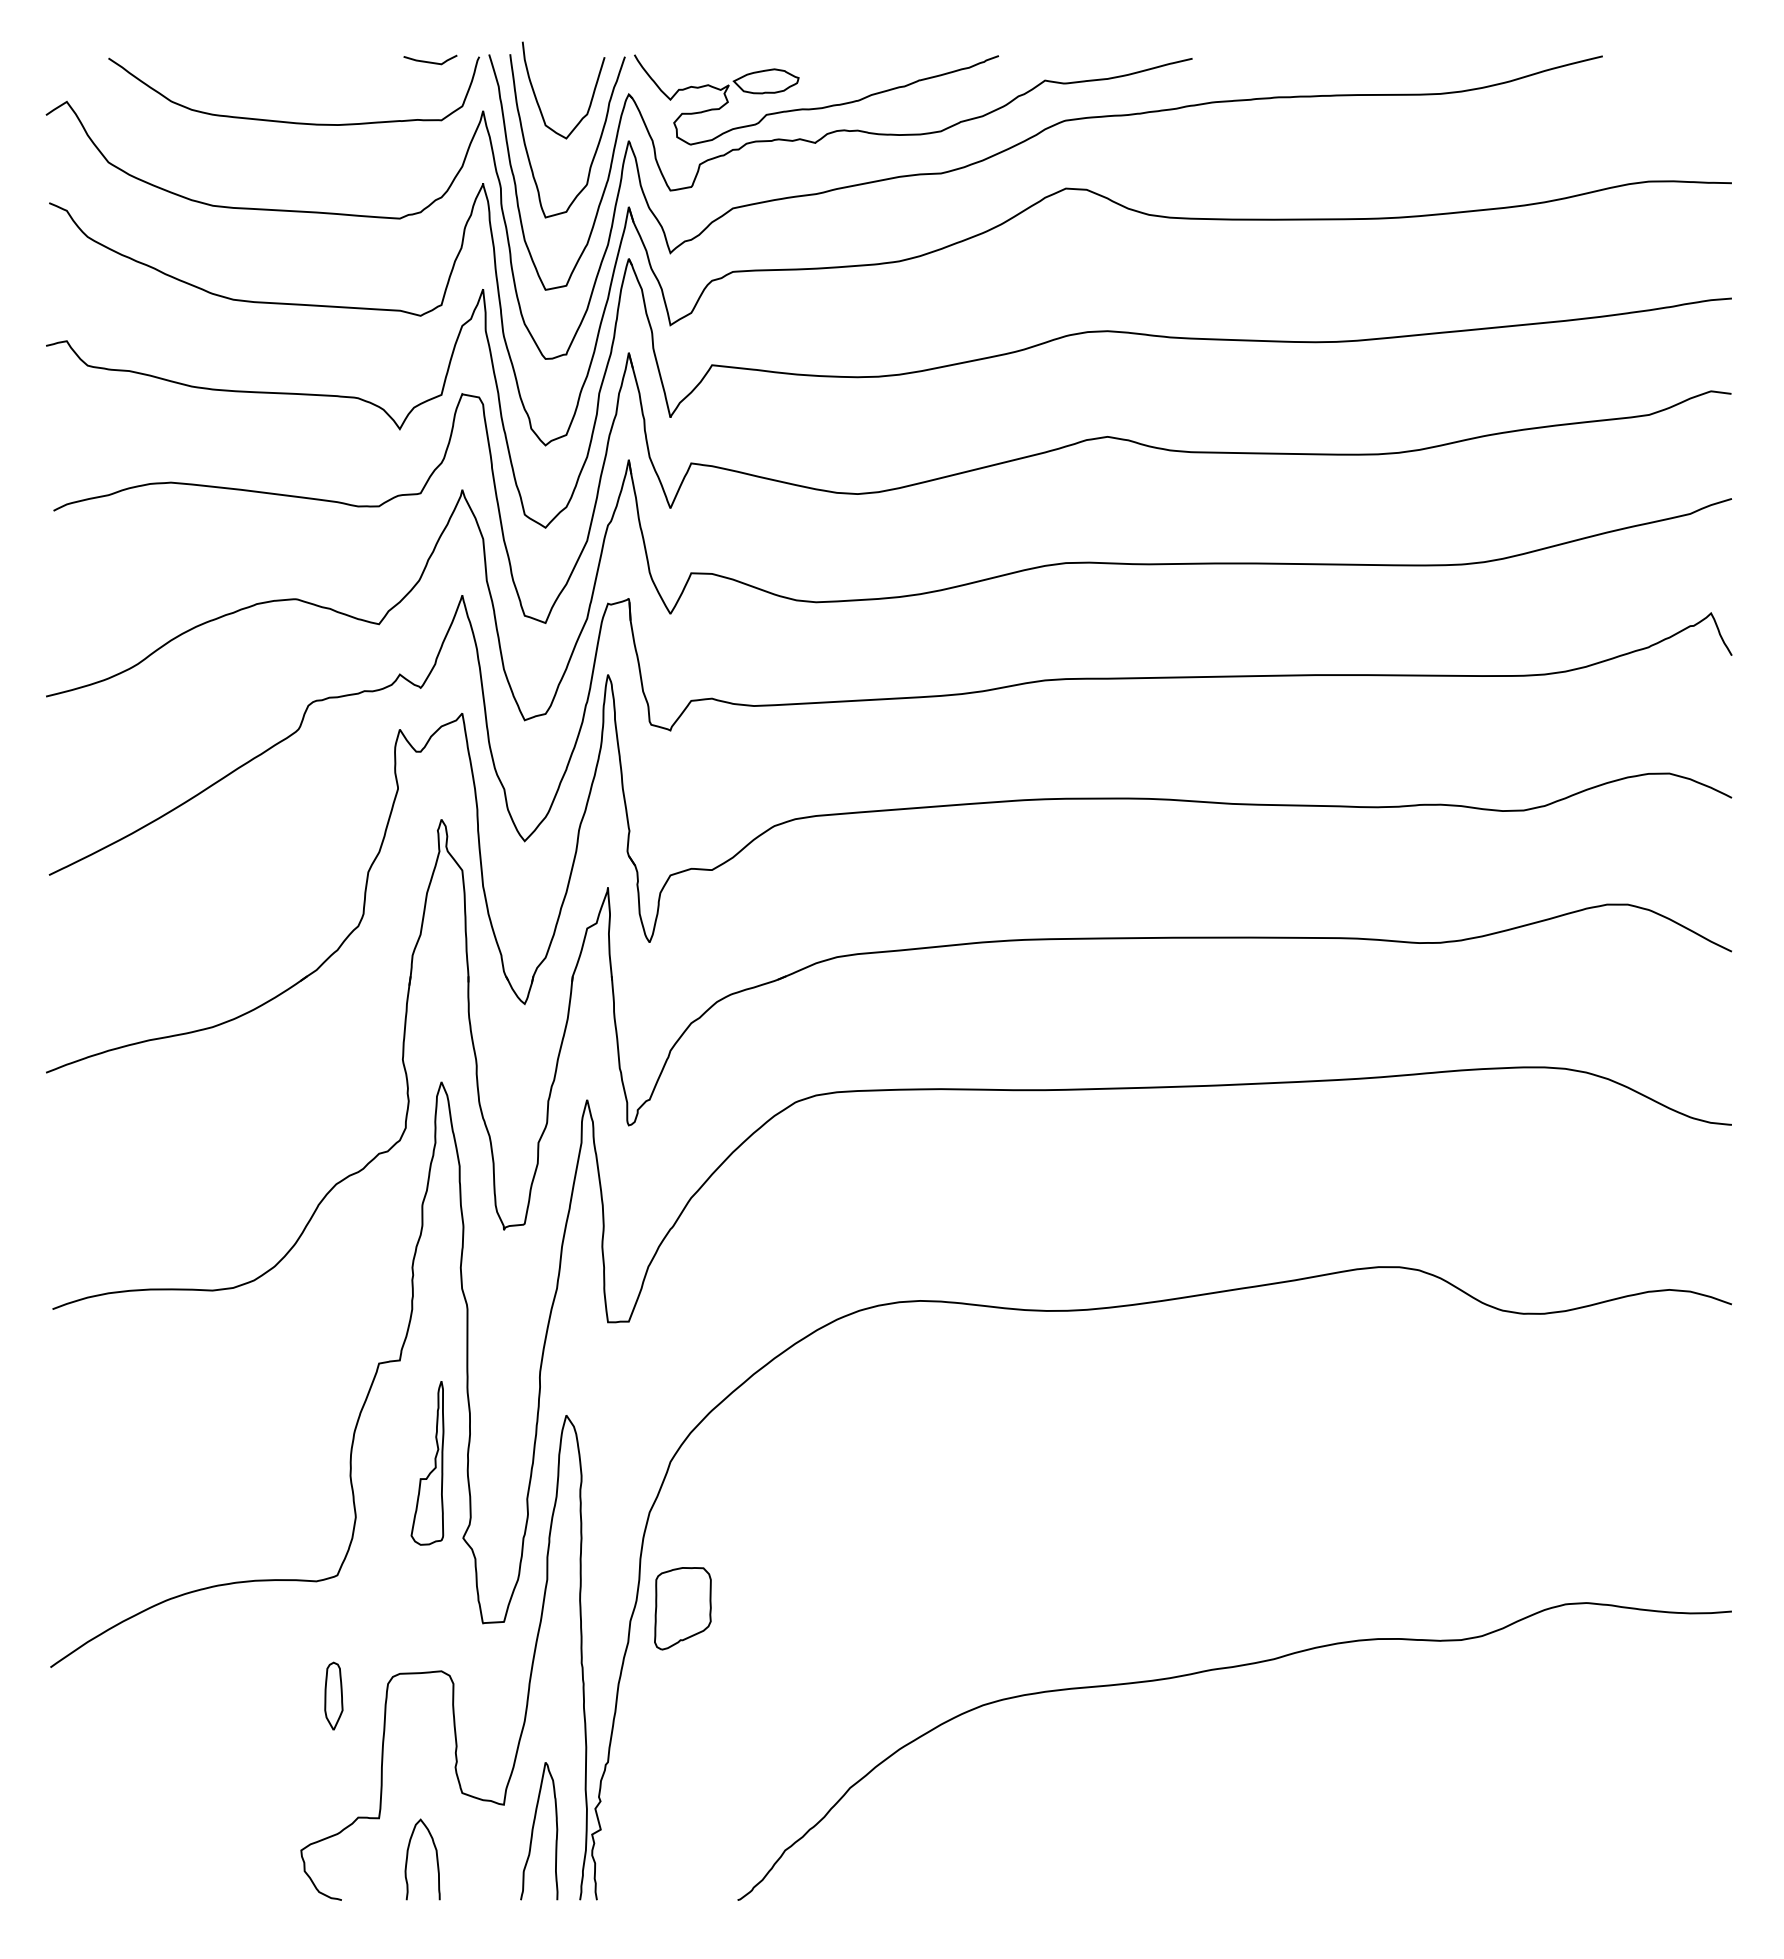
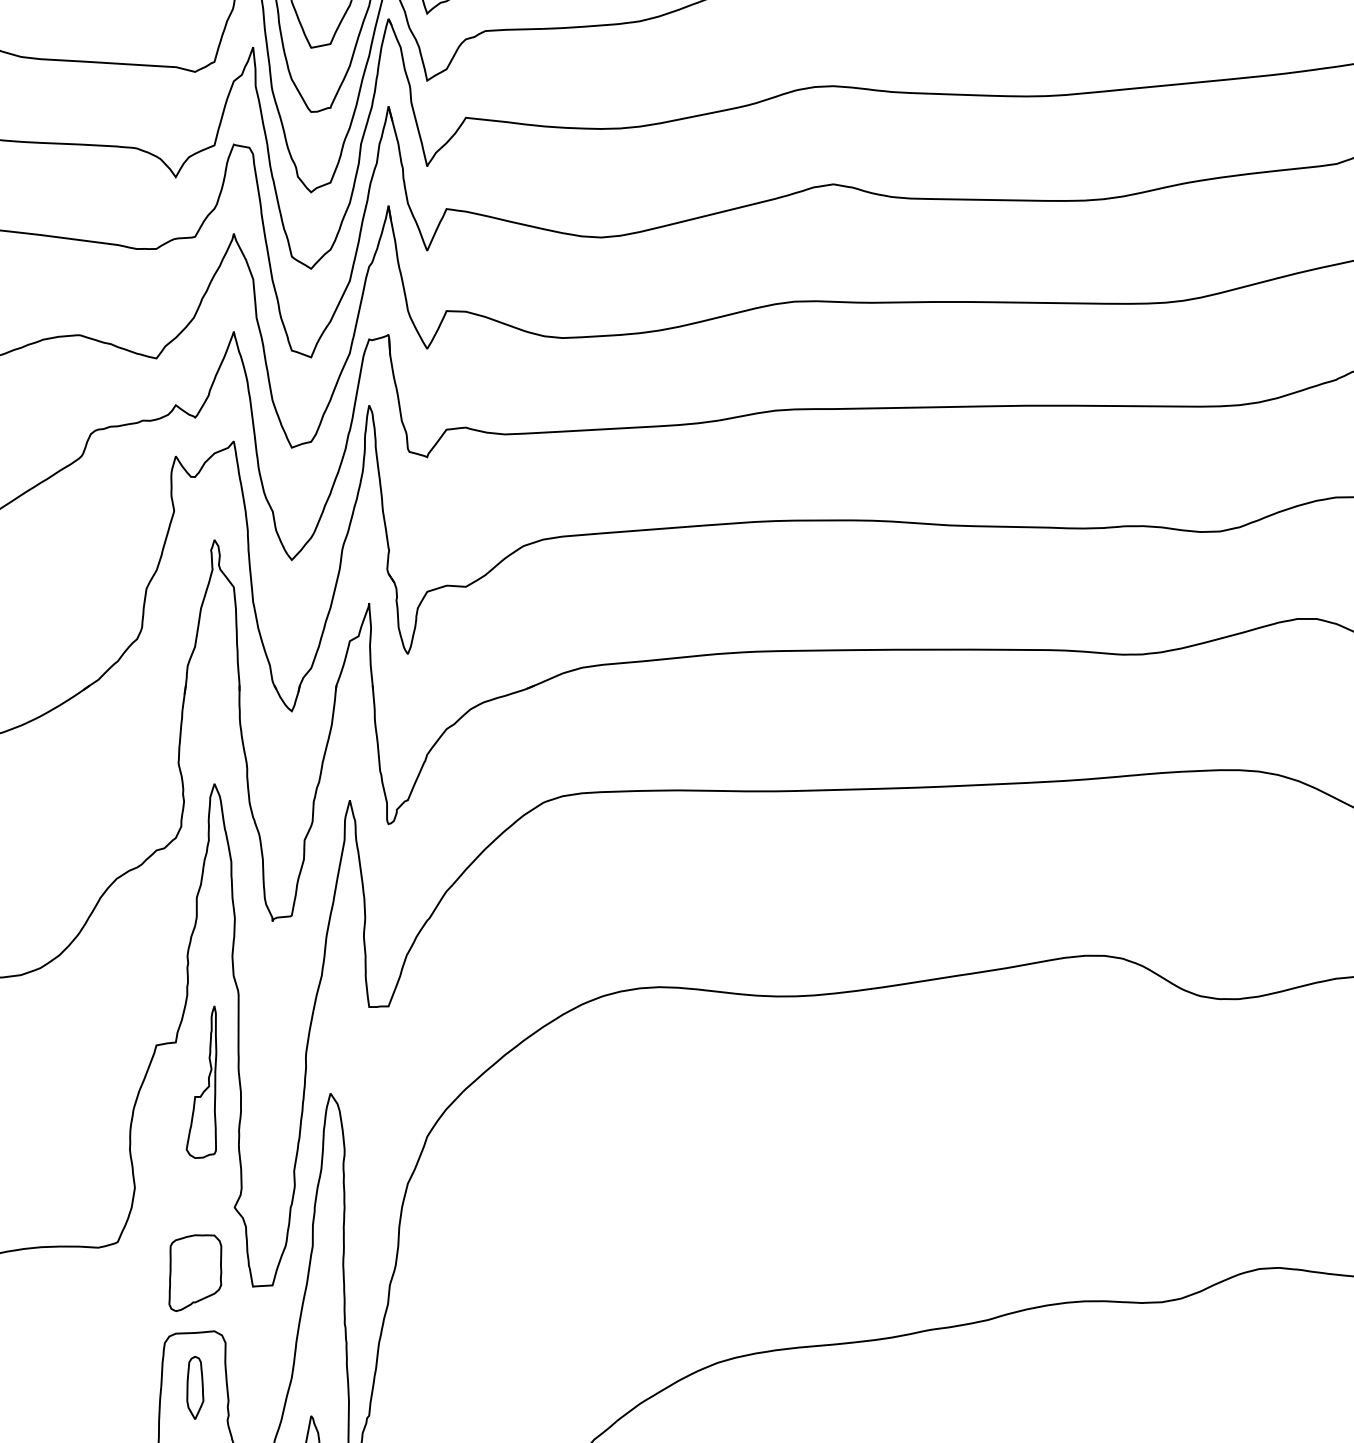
part: (434, 1463) -> (207, 1082), moved
part: (682, 1608) -> (194, 1272), moved
part: (333, 1695) -> (194, 1387), moved

